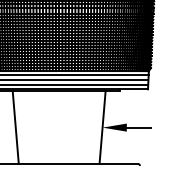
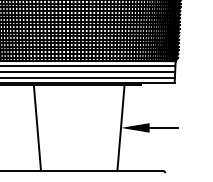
line: (15, 127) -> (37, 126), moved

